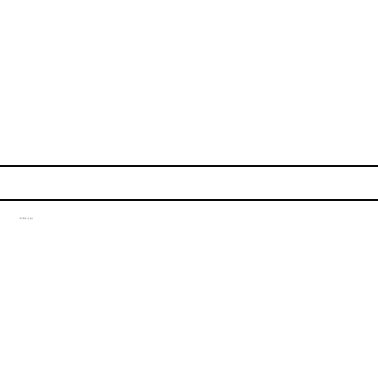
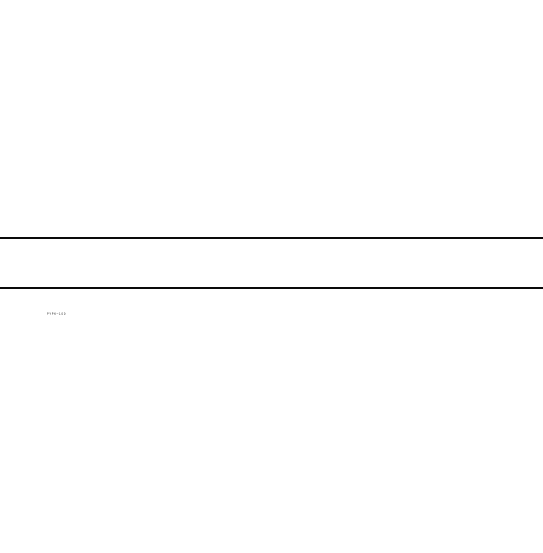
text: (26, 218) -> (56, 313), moved

